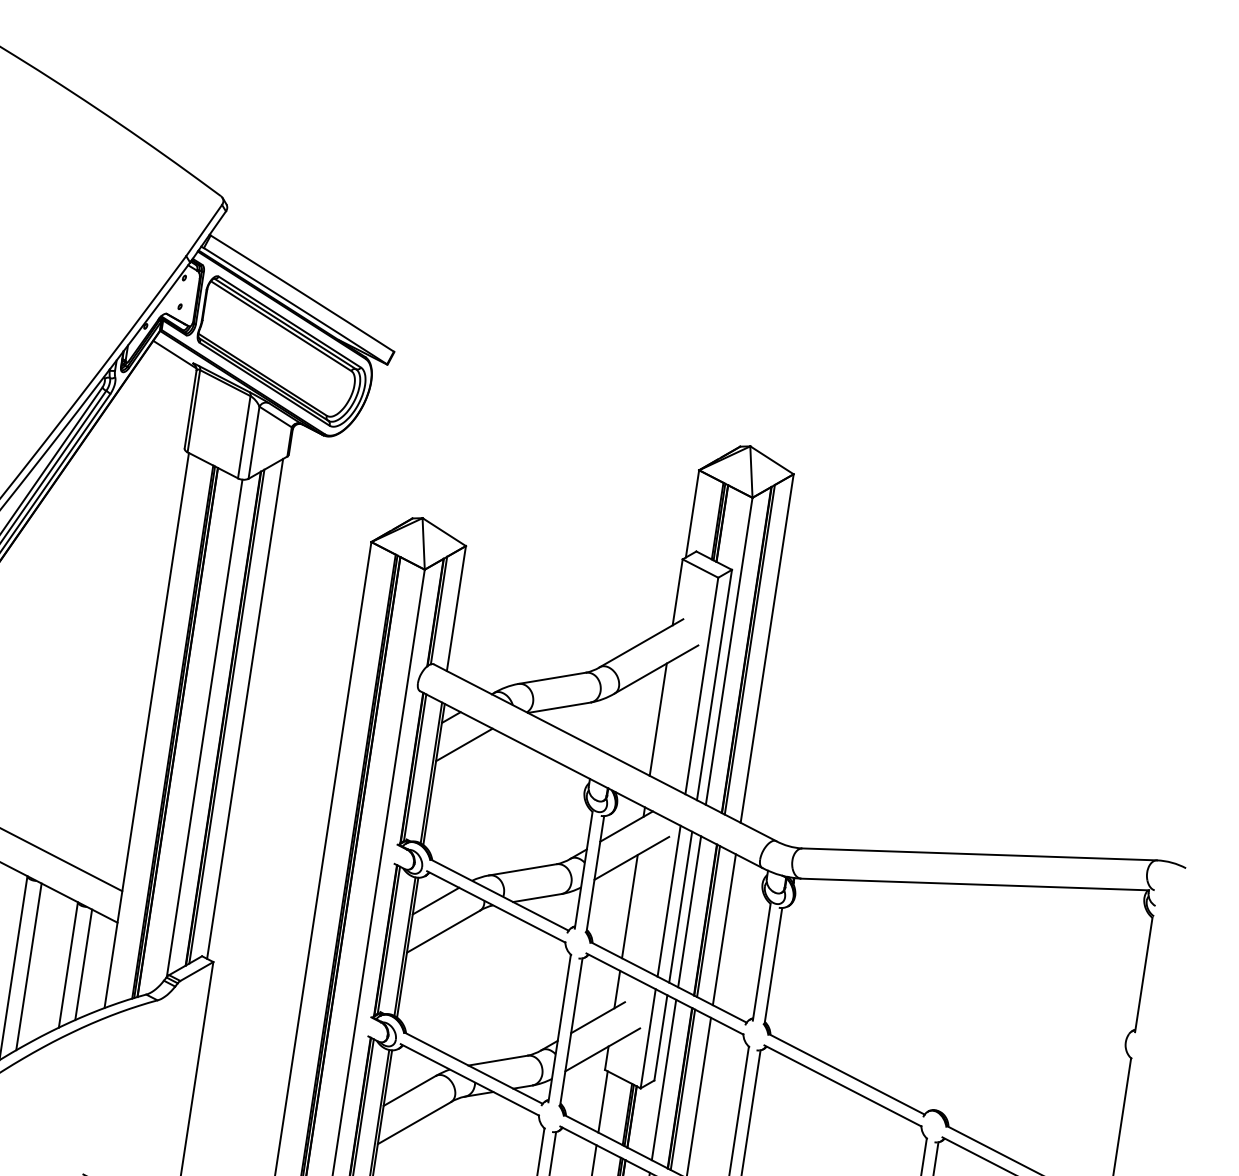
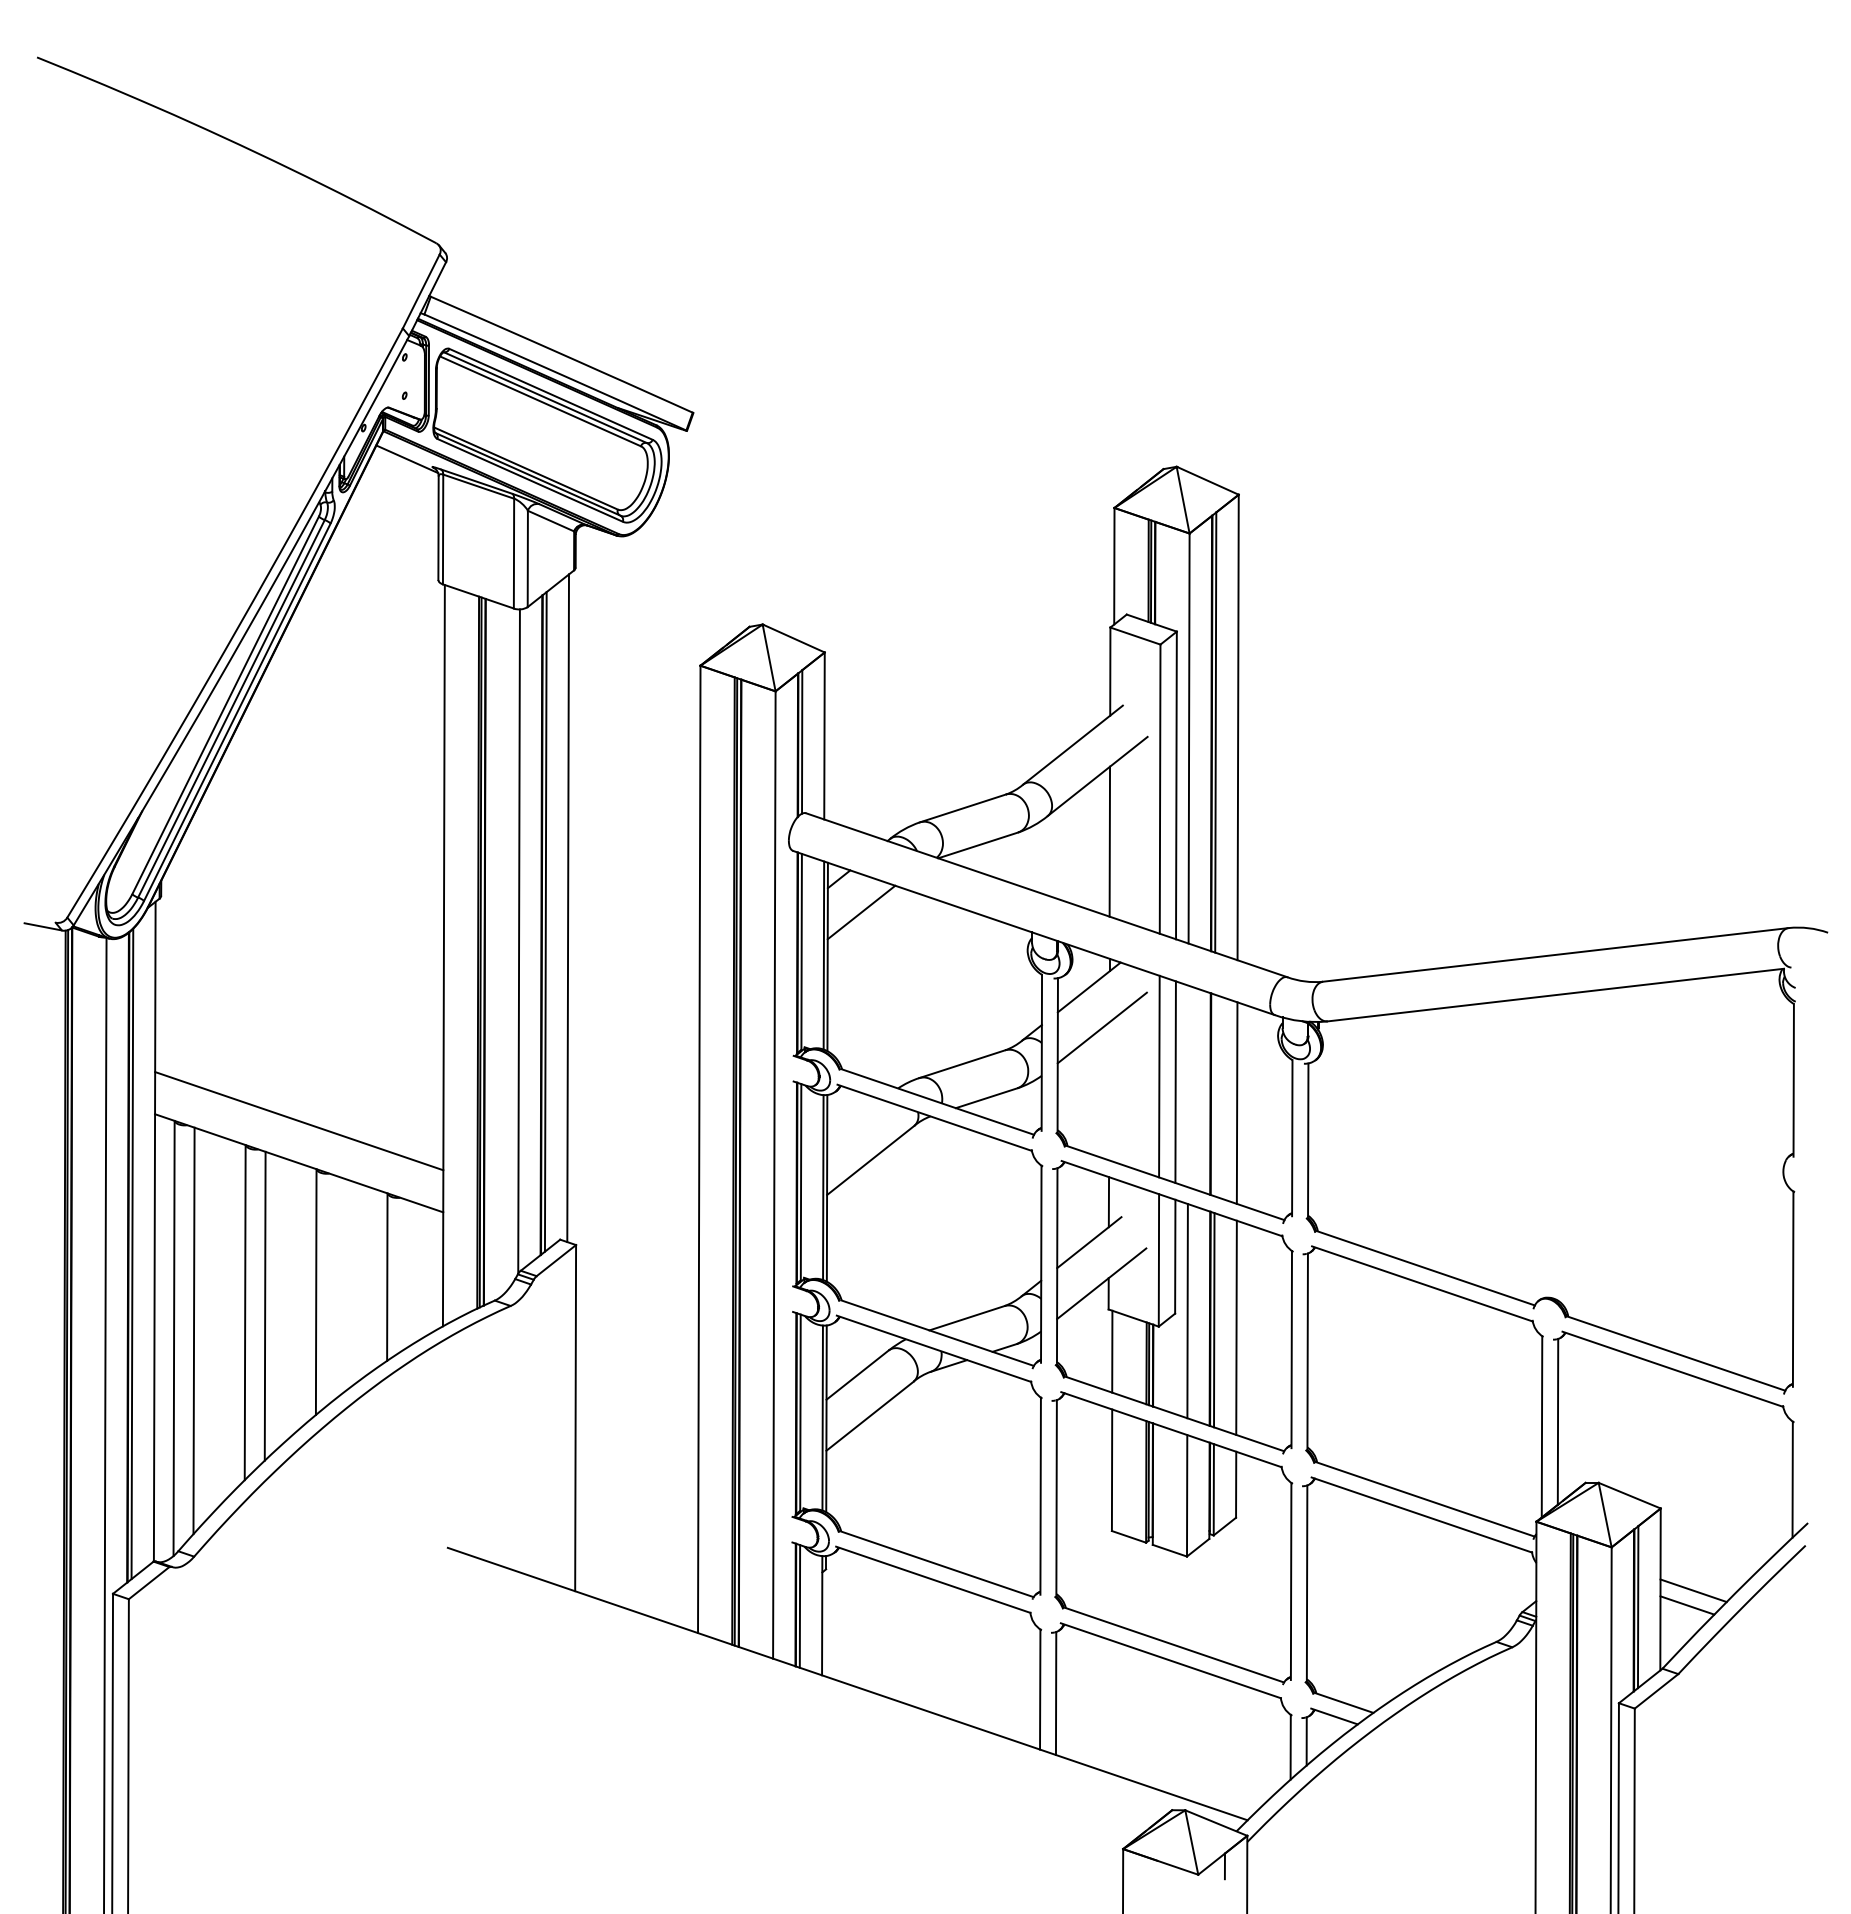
line: (435, 900) -> (854, 1121), removed
line: (630, 906) -> (1109, 1091), removed
line: (689, 911) -> (1187, 1086), removed
line: (708, 921) -> (1214, 1095), removed
line: (83, 964) -> (407, 1273), removed
line: (28, 966) -> (335, 1287), removed

